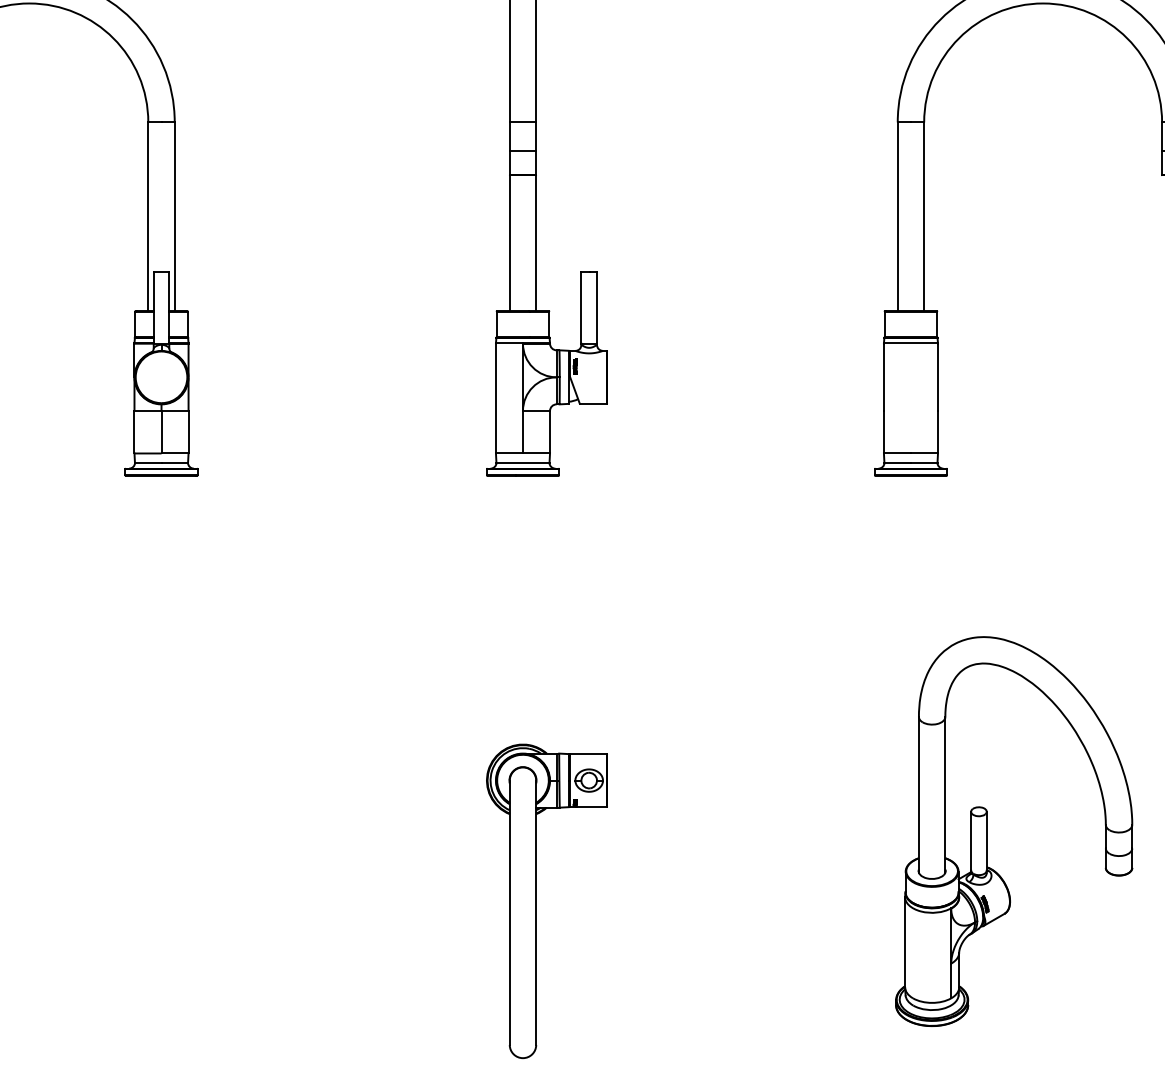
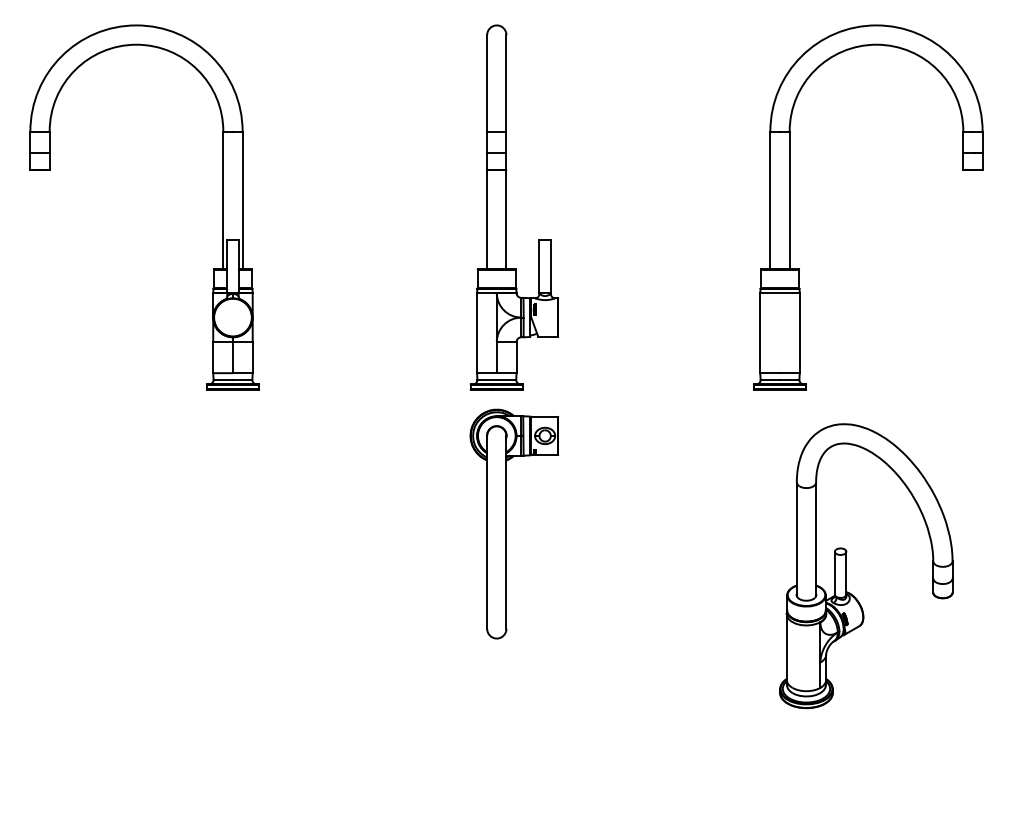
part: (986, 832) -> (846, 566), moved
part: (536, 900) -> (506, 523), moved

